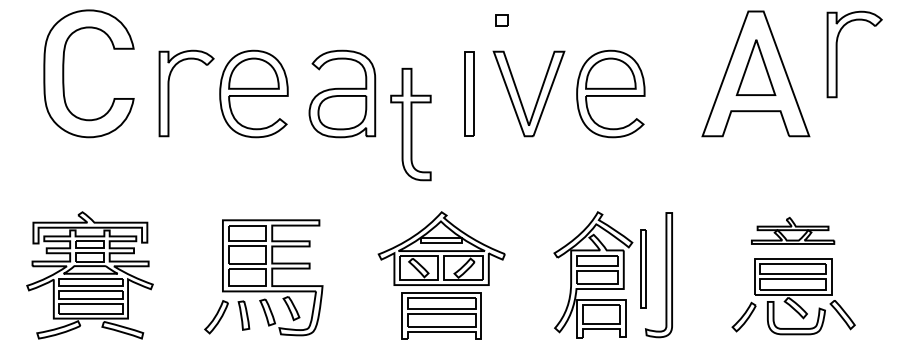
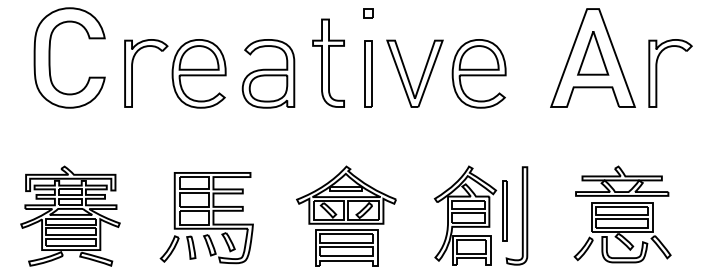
part: (501, 20) -> (368, 13), moved
part: (837, 54) -> (657, 73), moved
part: (410, 124) -> (328, 63), moved
part: (792, 230) -> (621, 180), size x1.43

